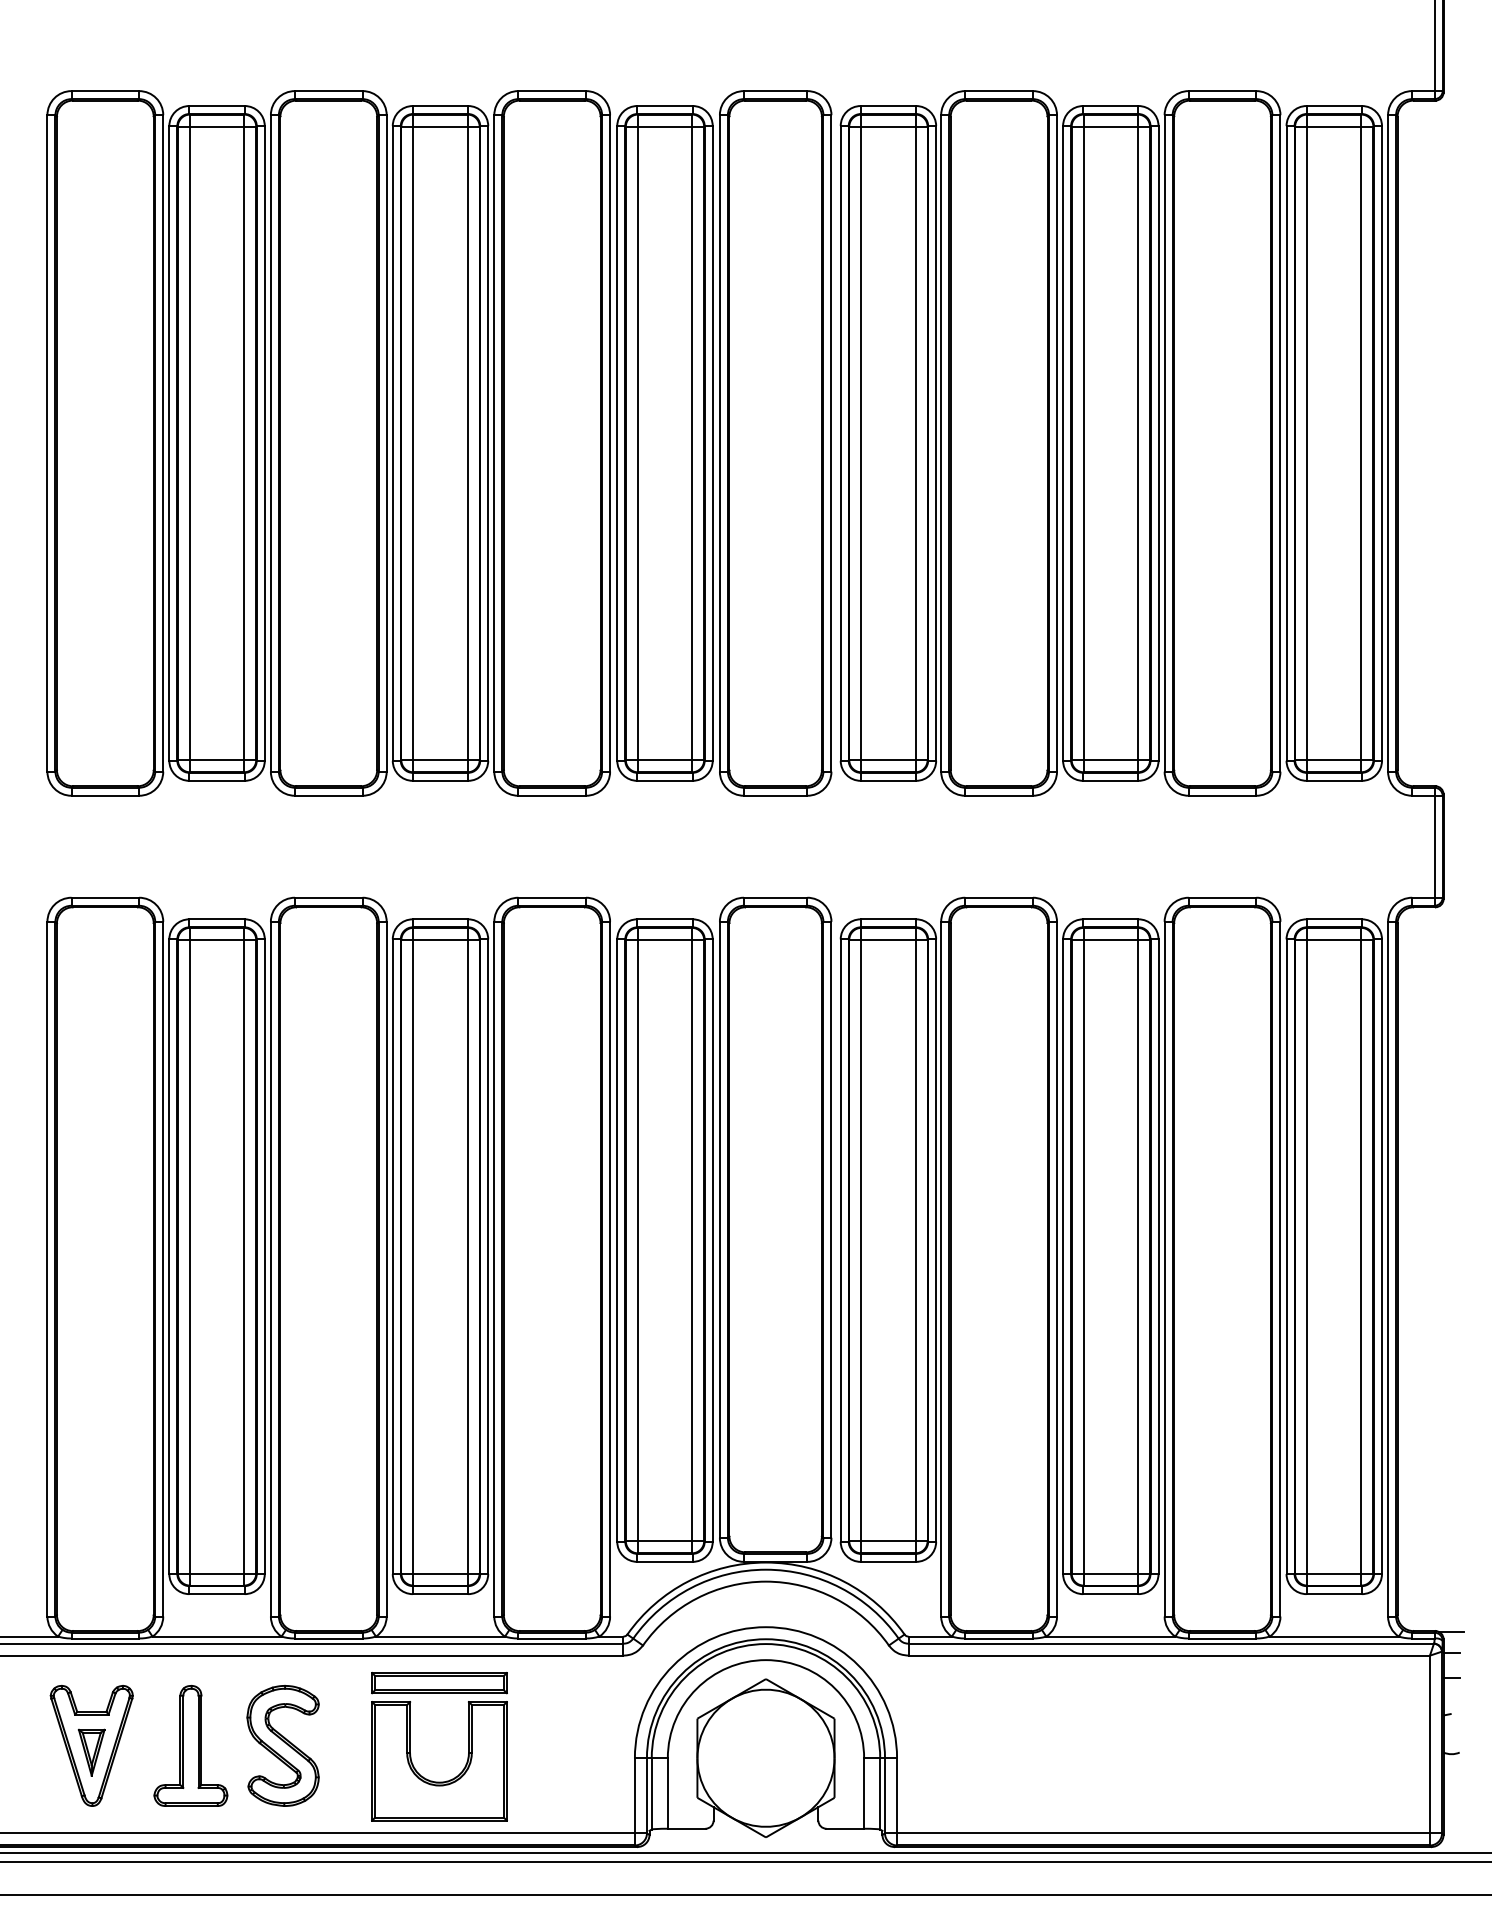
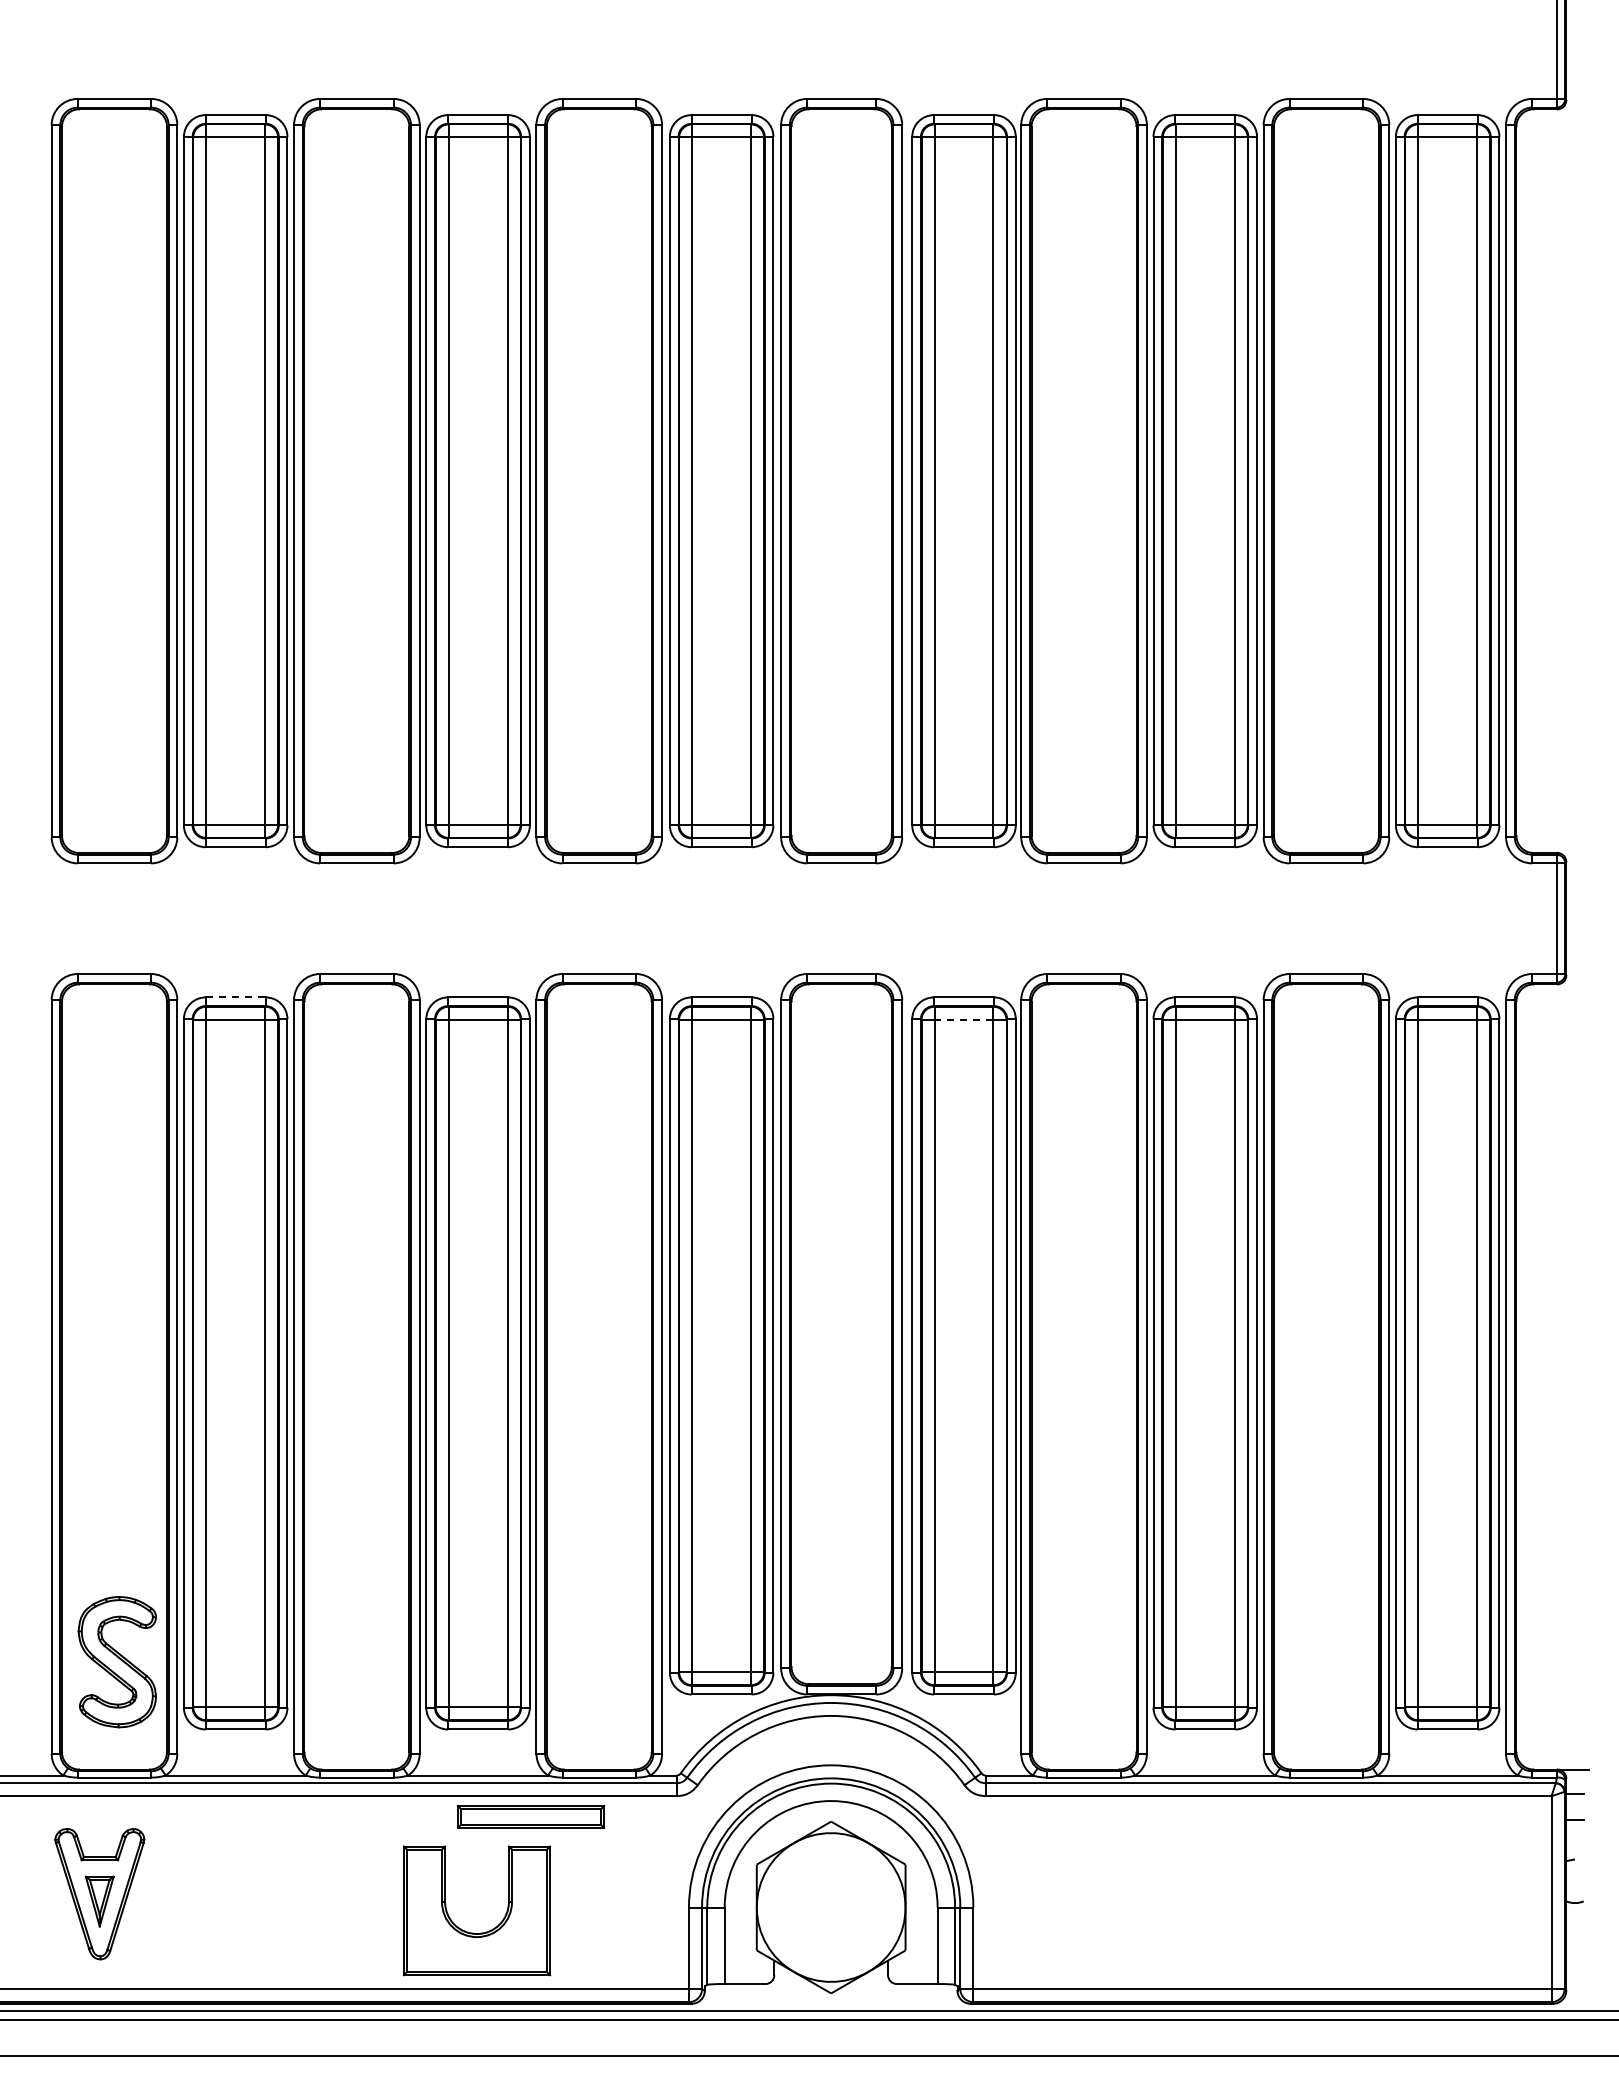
line: (216, 919) -> (235, 997), solid -> dashed
line: (887, 939) -> (963, 1019), solid -> dashed
part: (439, 1682) -> (531, 1816), moved
part: (190, 1746) -> (206, 1894), removed
part: (282, 1746) -> (116, 1662), moved

